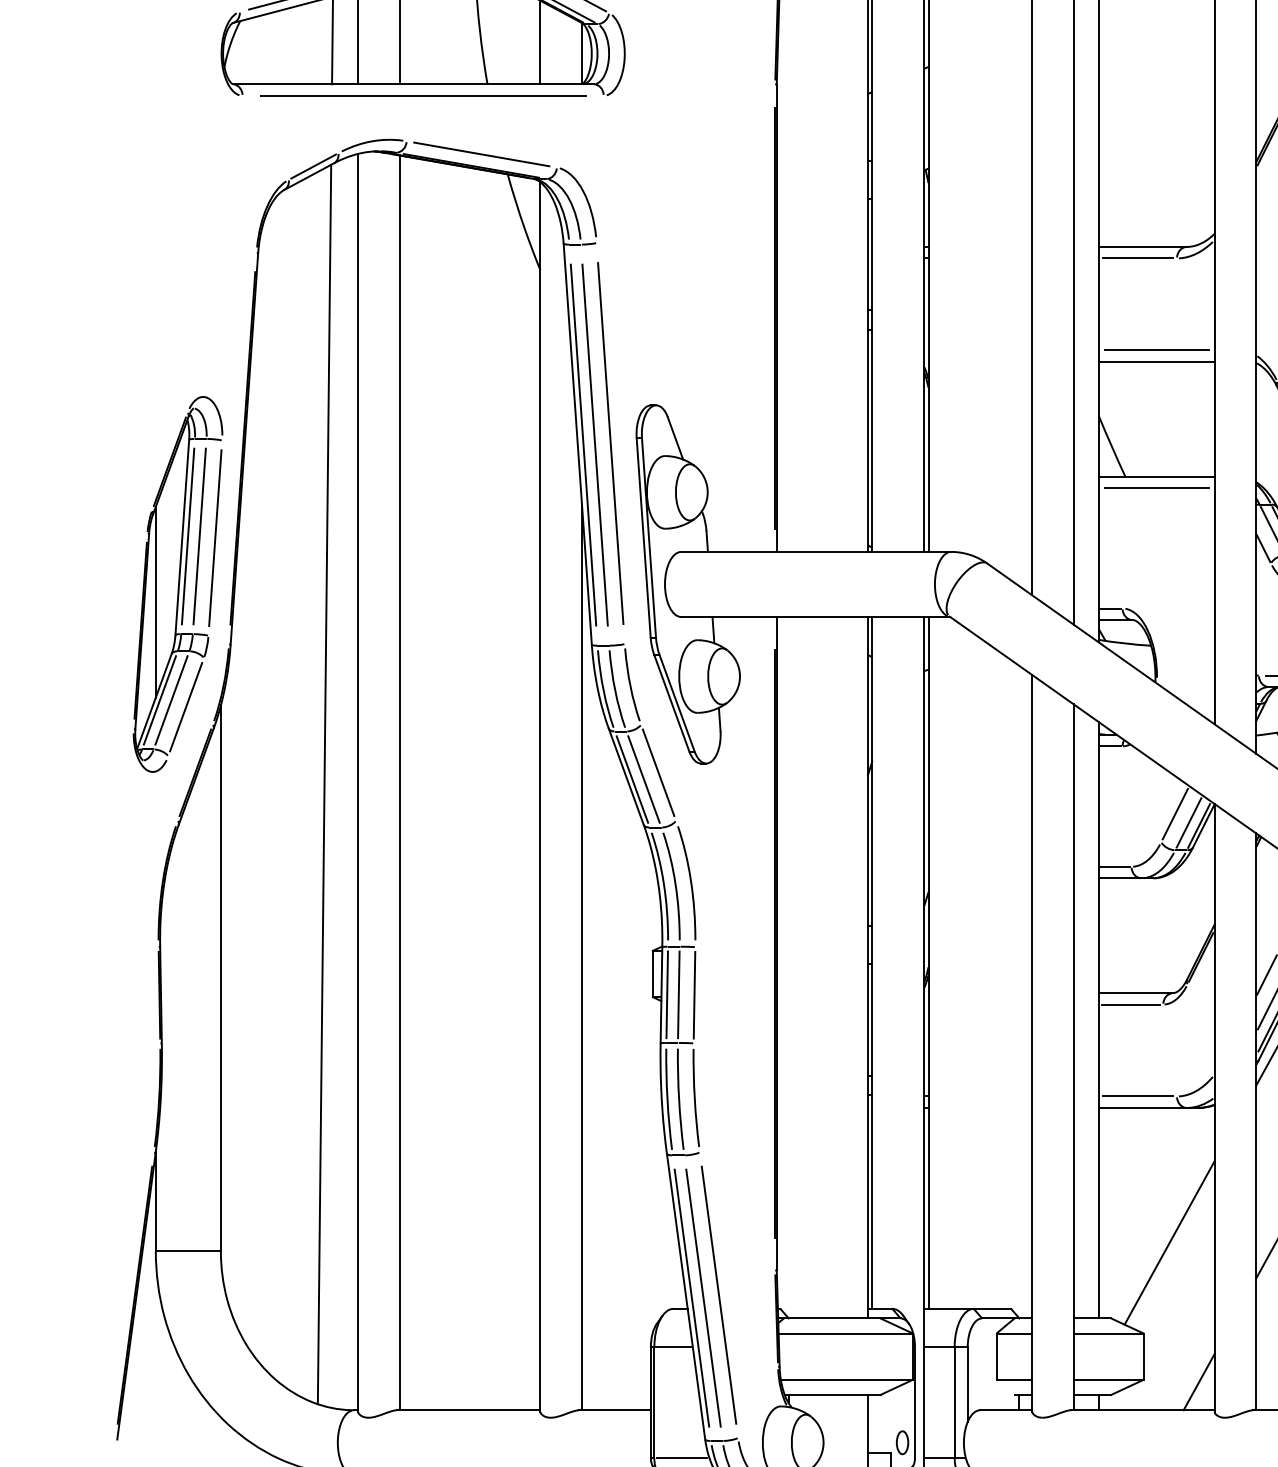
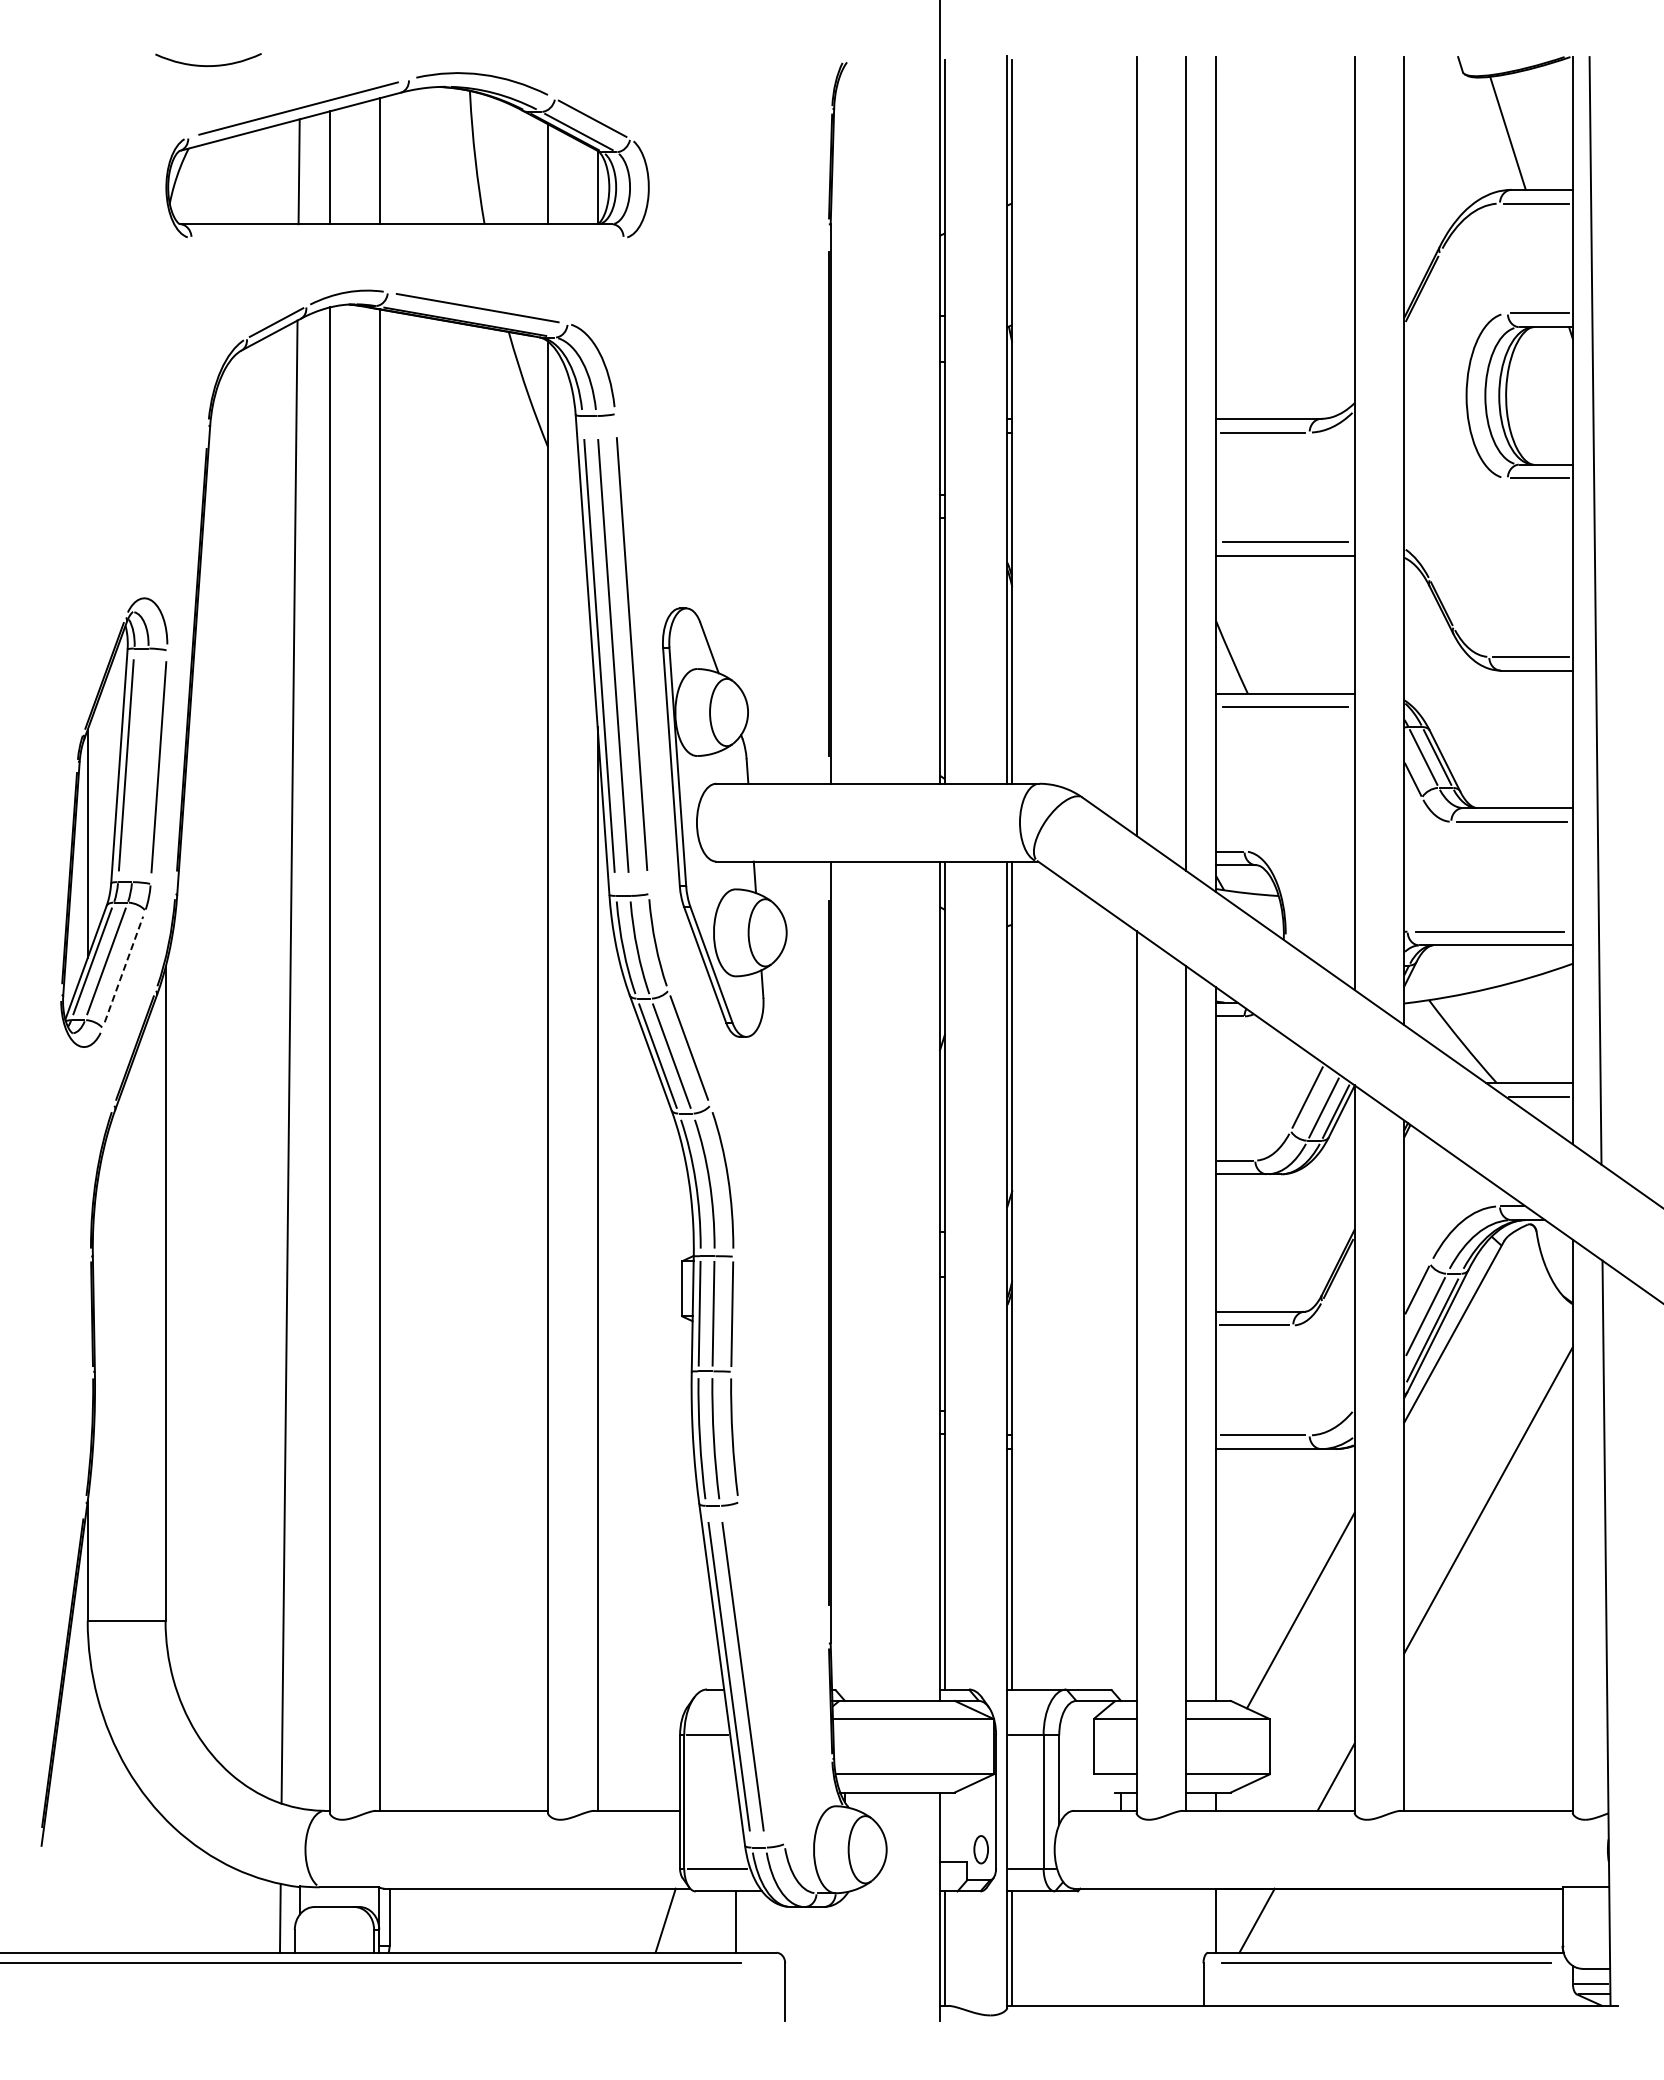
line: (423, 95) -> (407, 237), removed
line: (199, 536) -> (139, 765), removed
line: (186, 707) -> (124, 969), solid -> dashed
line: (718, 1294) -> (761, 1672), removed

